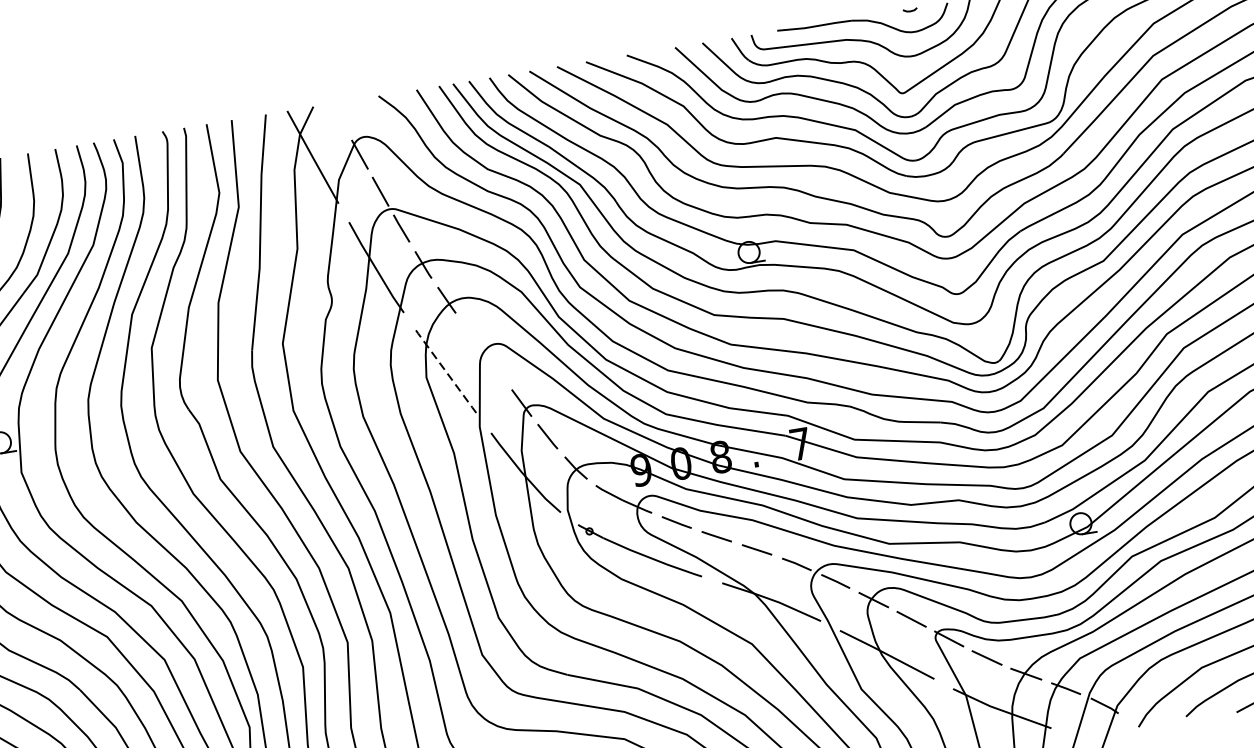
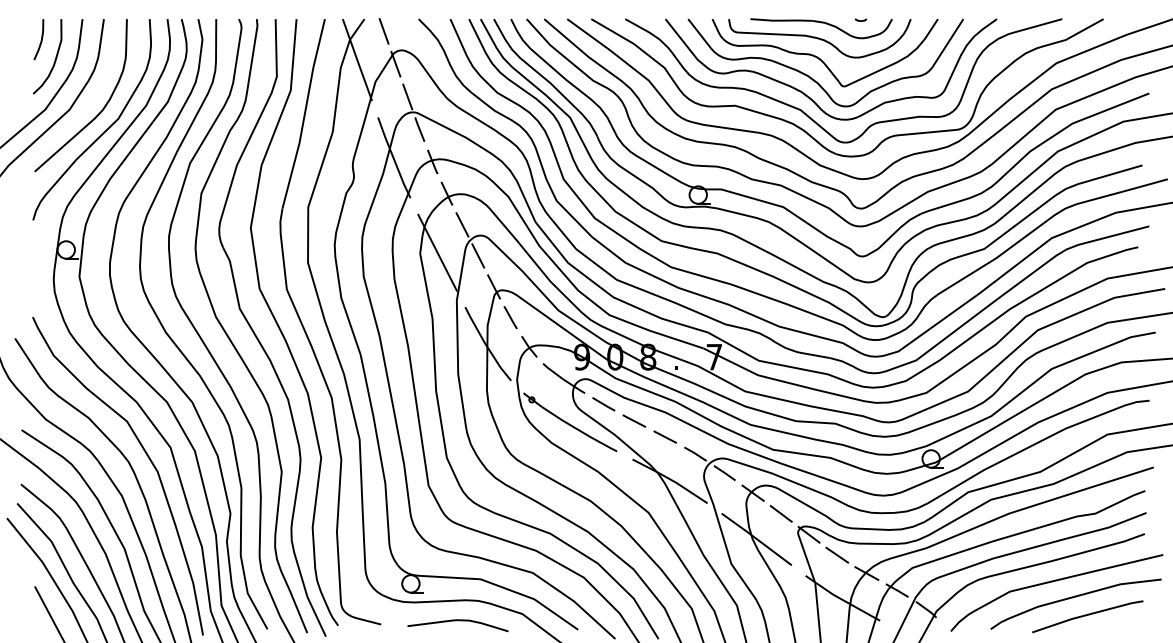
line: (338, 117) -> (383, 31), added
line: (471, 334) -> (462, 224), added
line: (496, 368) -> (478, 255), added
line: (447, 374) -> (437, 253), dashed -> solid

